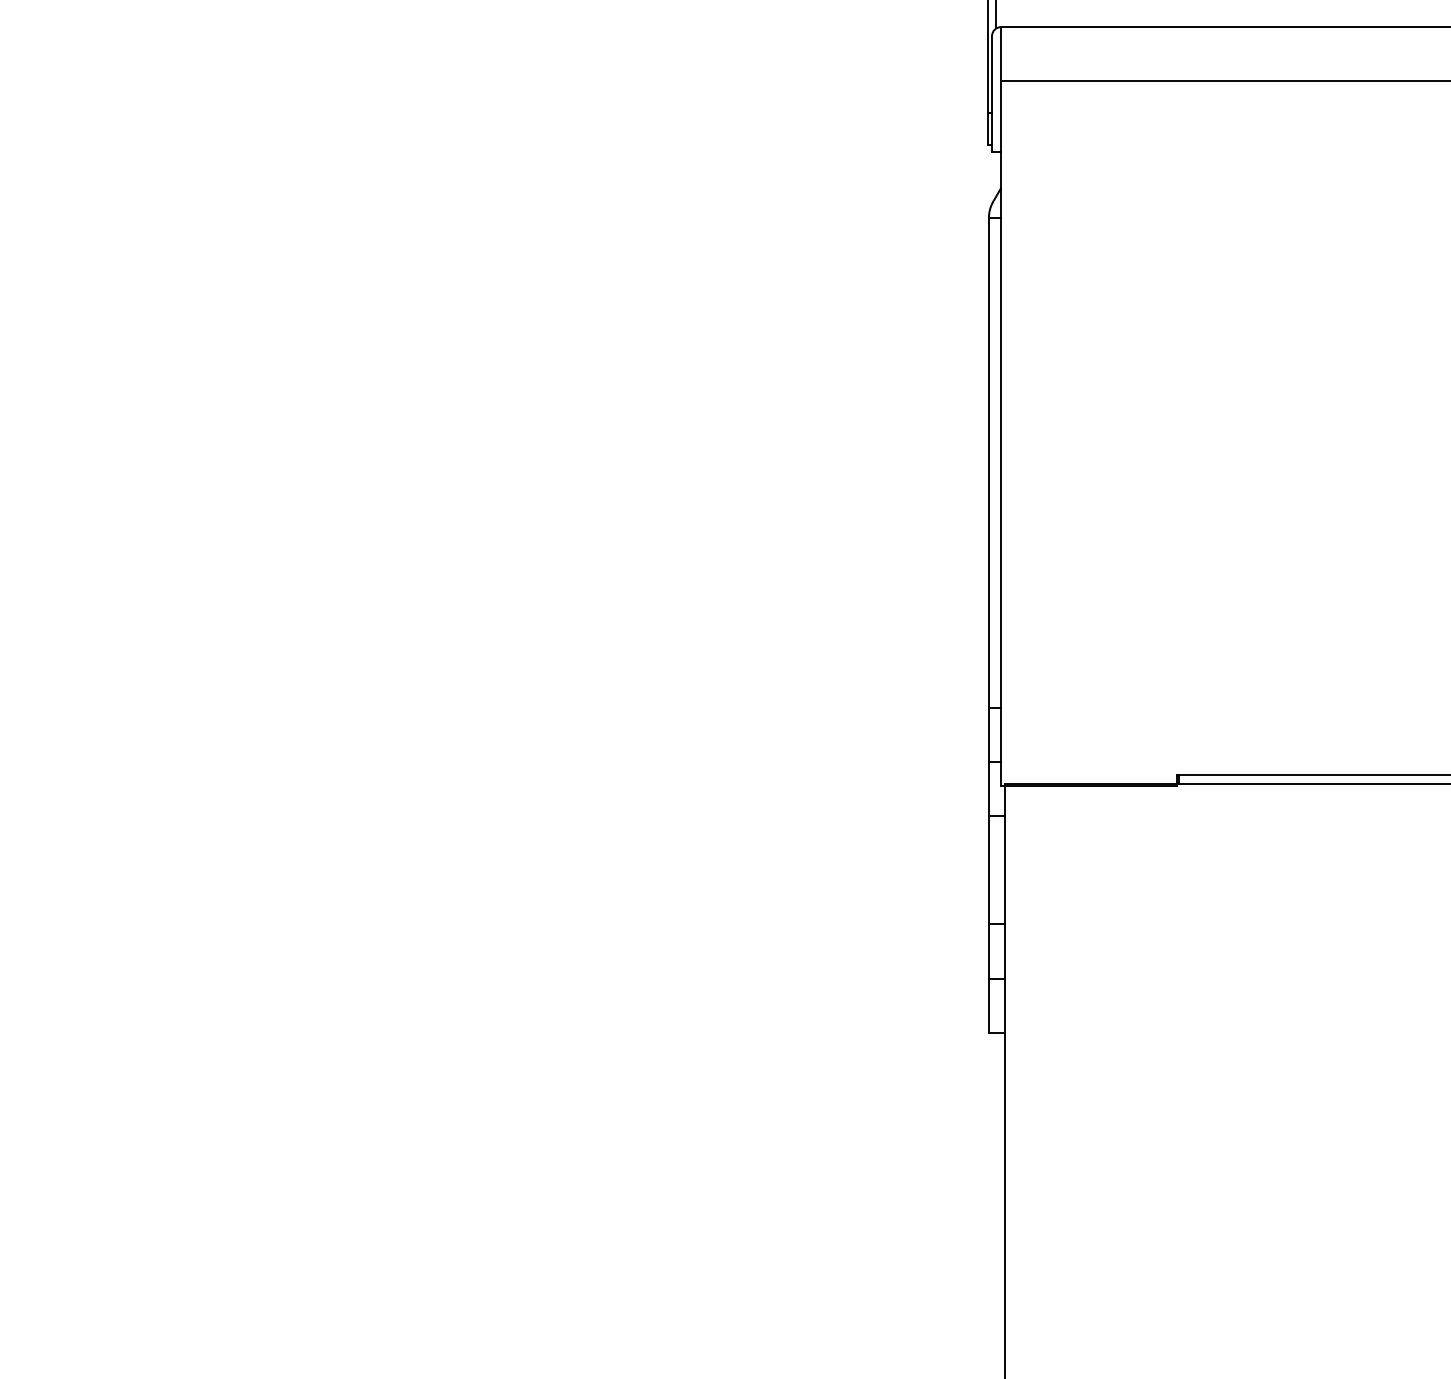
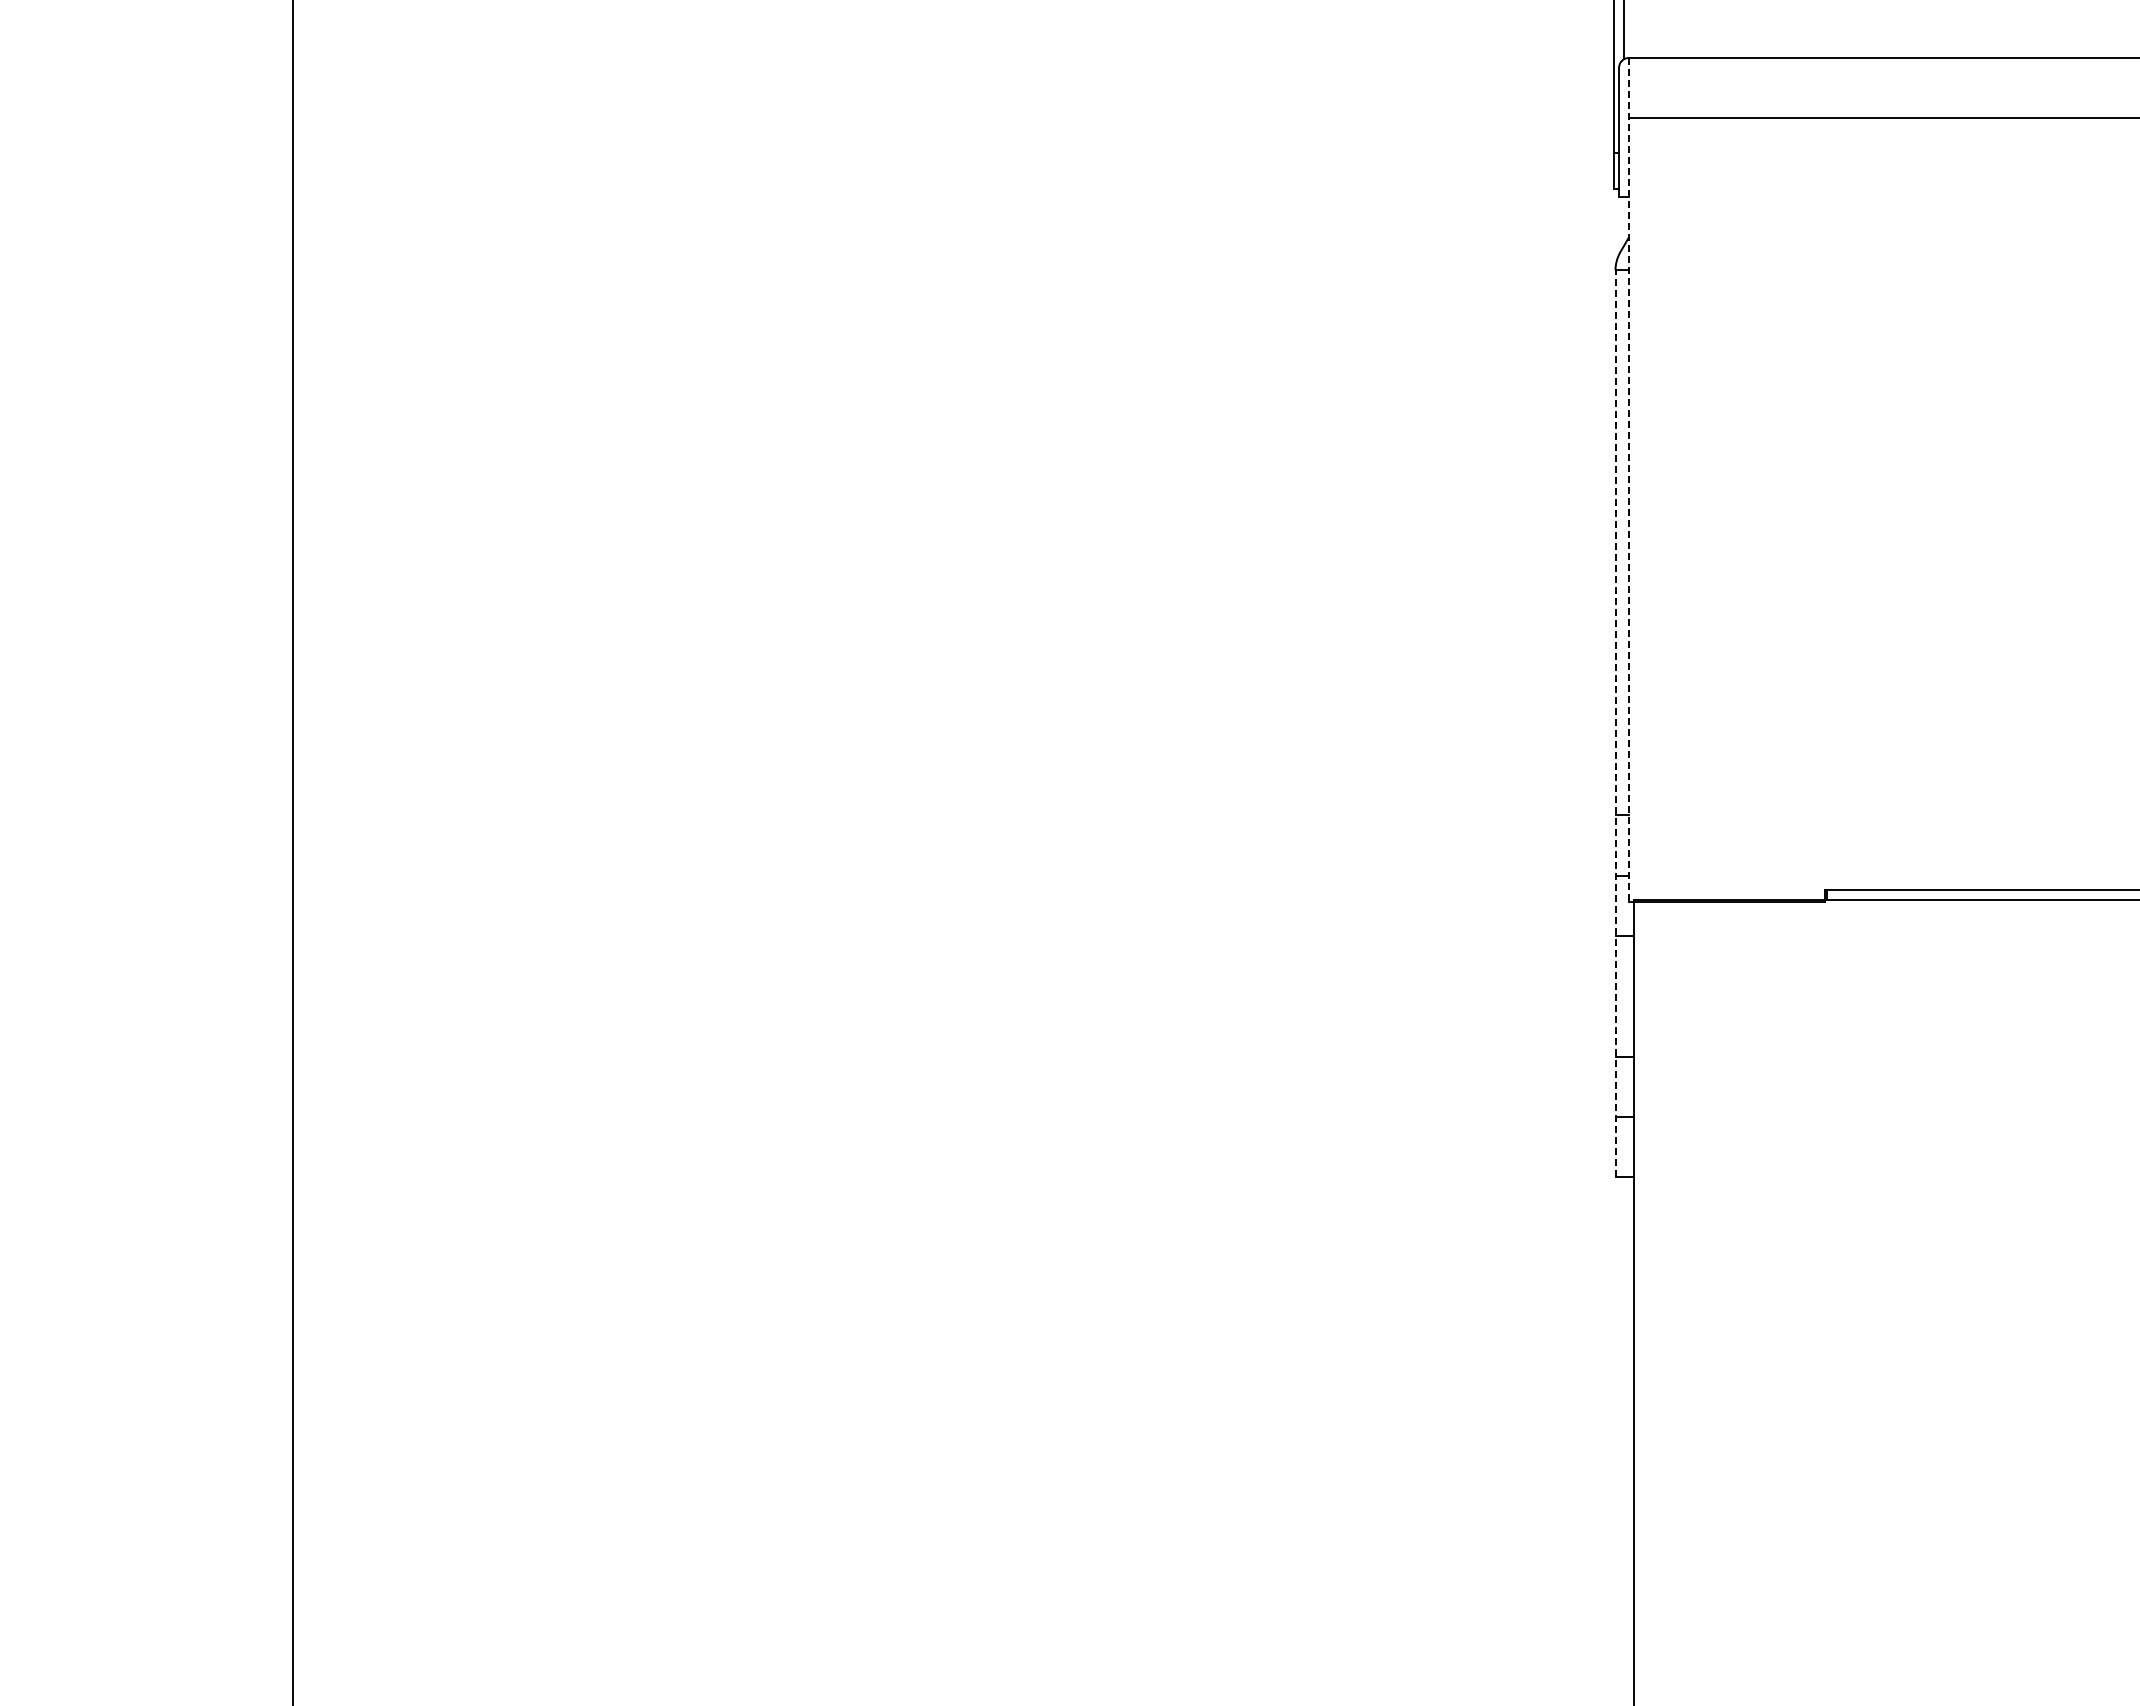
line: (1000, 406) -> (1628, 480), solid -> dashed
line: (988, 625) -> (1615, 723), solid -> dashed

